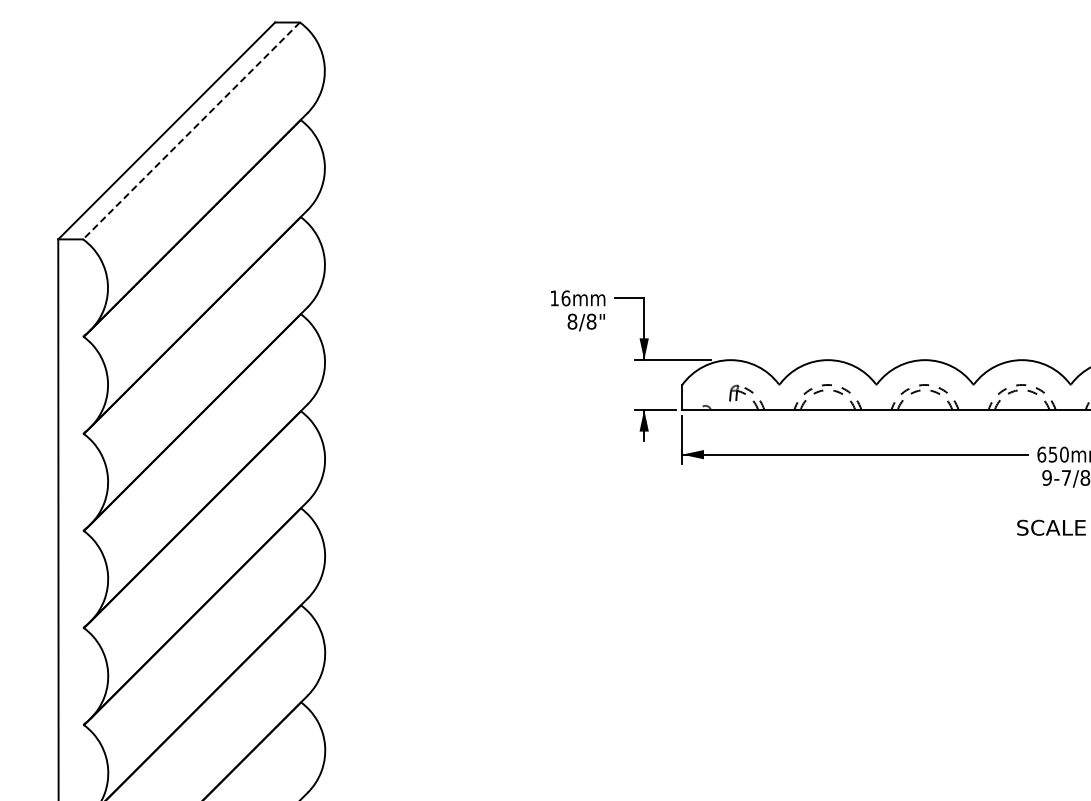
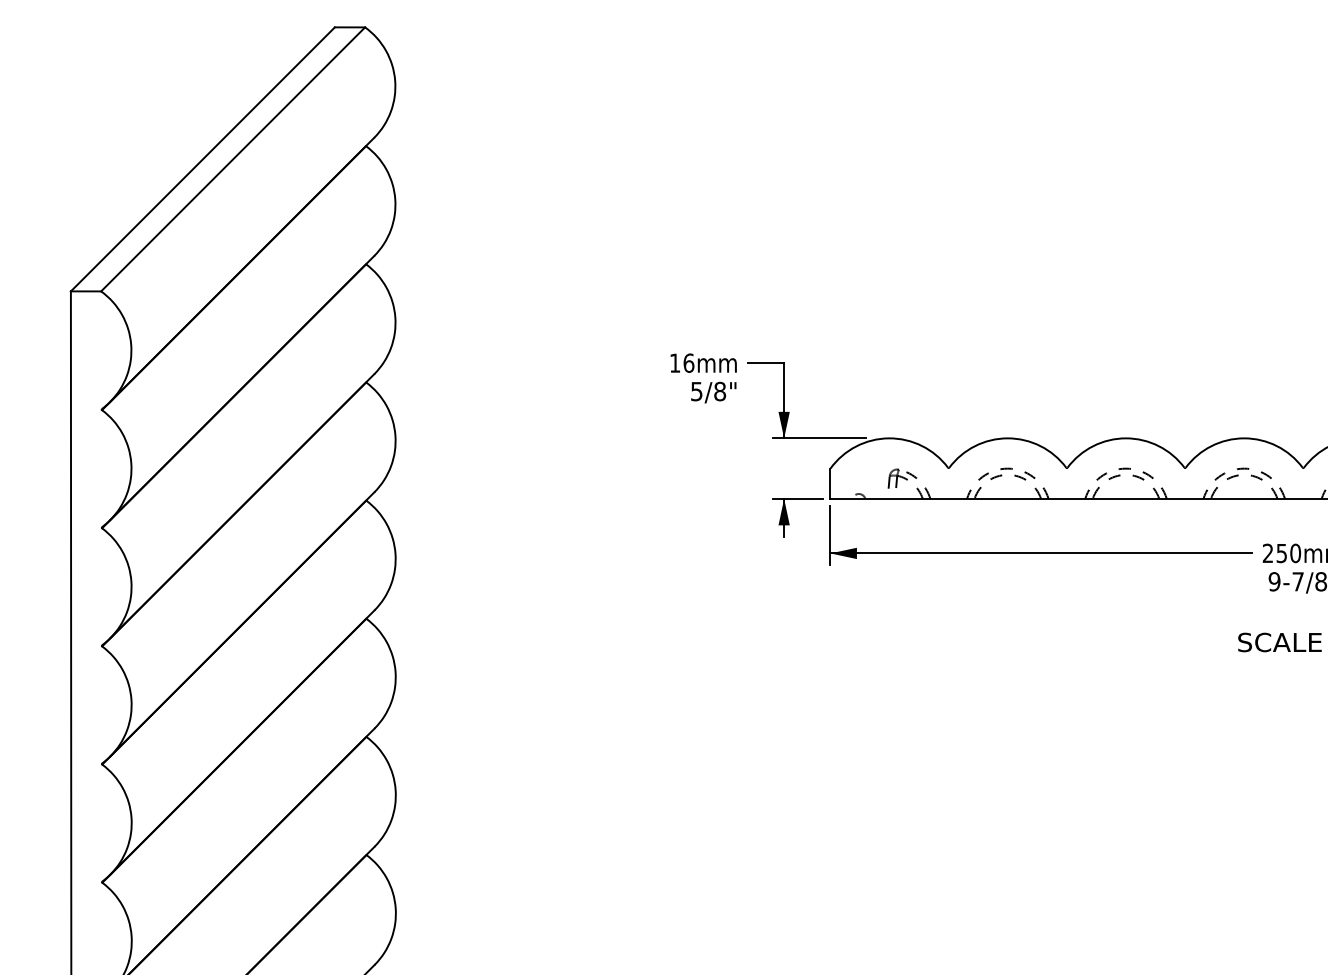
line: (191, 131) -> (233, 160), dashed -> solid
text: (572, 321) -> (696, 391), 8/8" -> 5/8"
text: (1041, 454) -> (1267, 553), 650 -> 250

